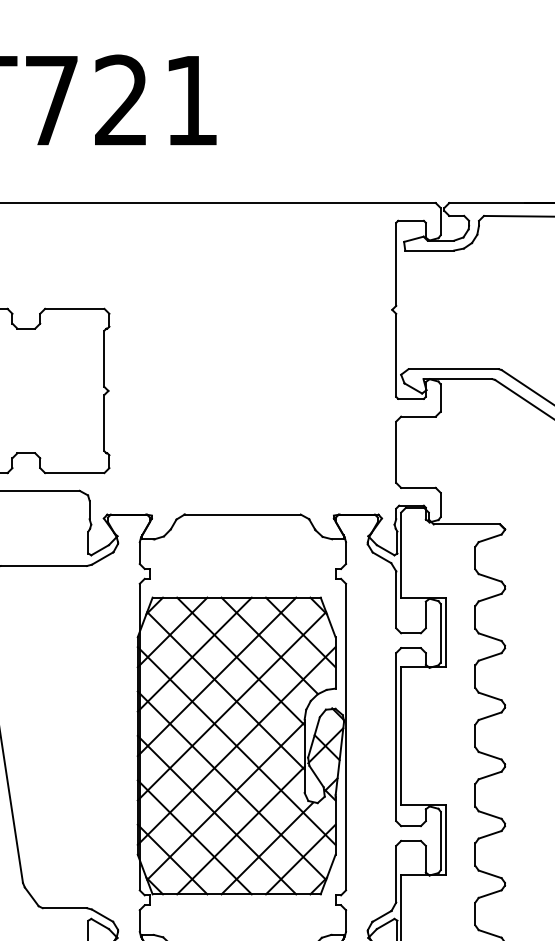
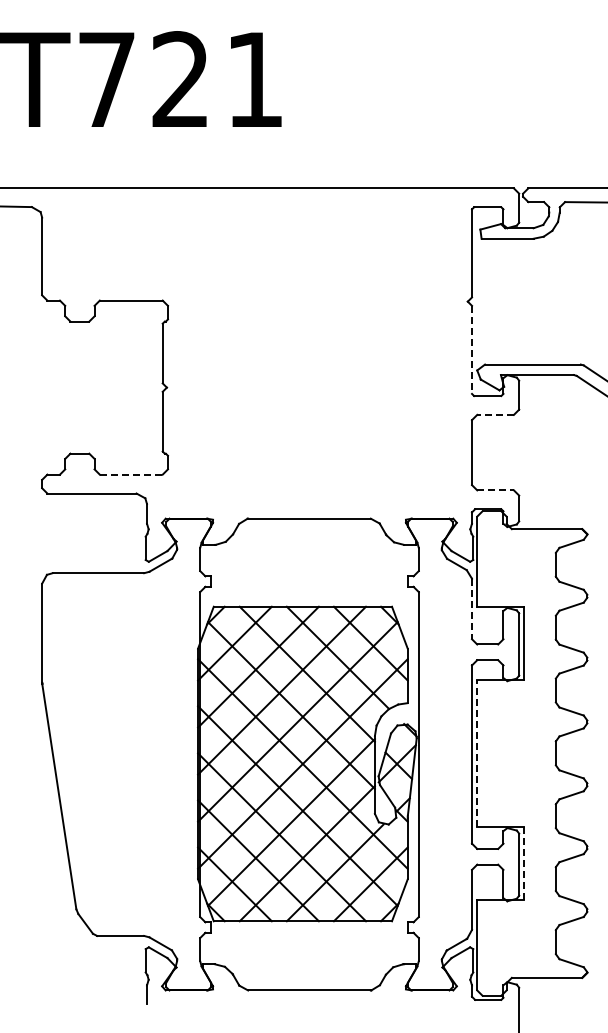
line: (396, 355) -> (472, 350), solid -> dashed
line: (418, 416) -> (495, 414), solid -> dashed
line: (75, 472) -> (131, 474), solid -> dashed
line: (419, 488) -> (496, 490), solid -> dashed
line: (396, 600) -> (472, 609), solid -> dashed
line: (401, 736) -> (477, 753), solid -> dashed
line: (445, 839) -> (524, 863), solid -> dashed

